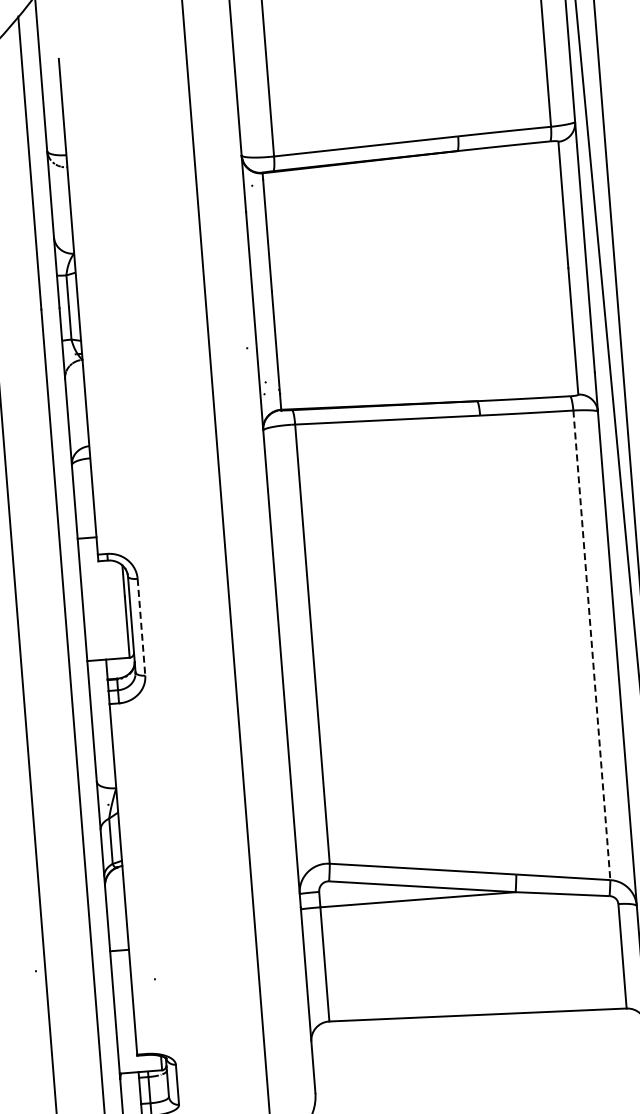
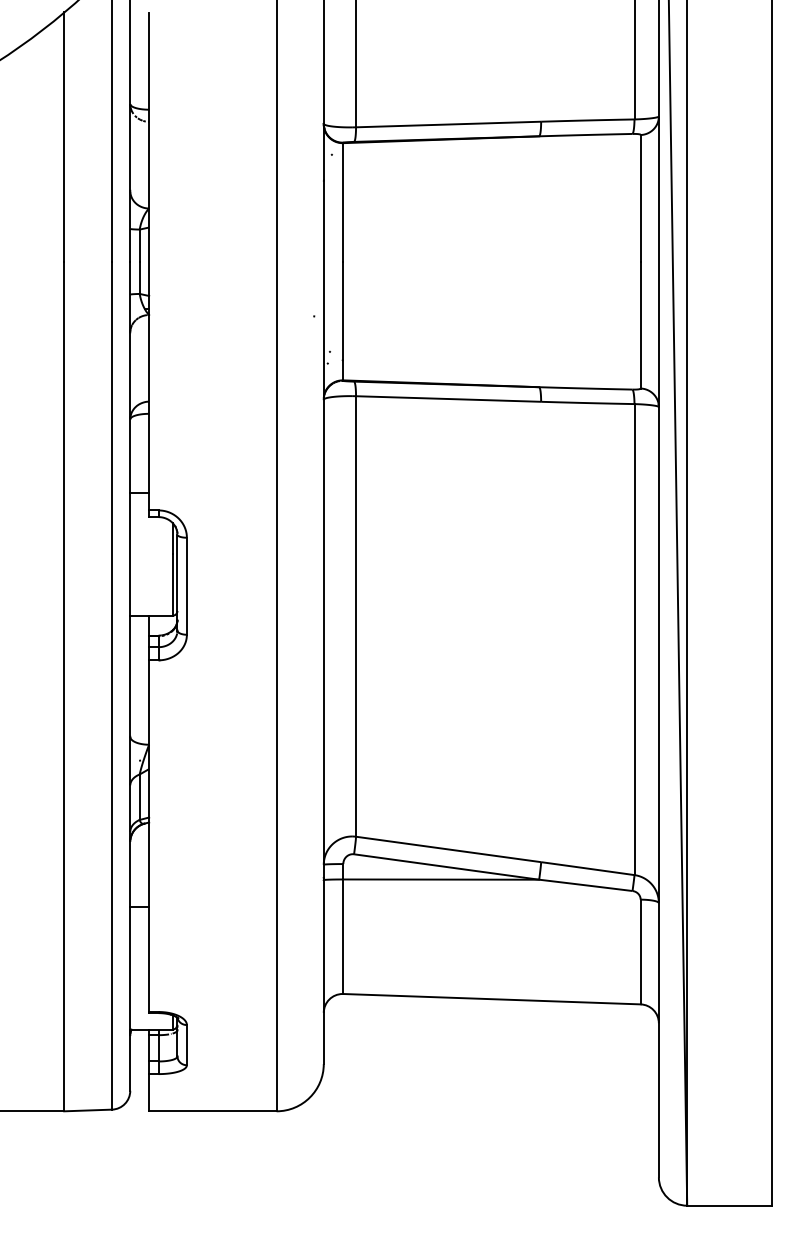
line: (141, 627) -> (186, 586), dashed -> solid
line: (591, 645) -> (634, 639), dashed -> solid

